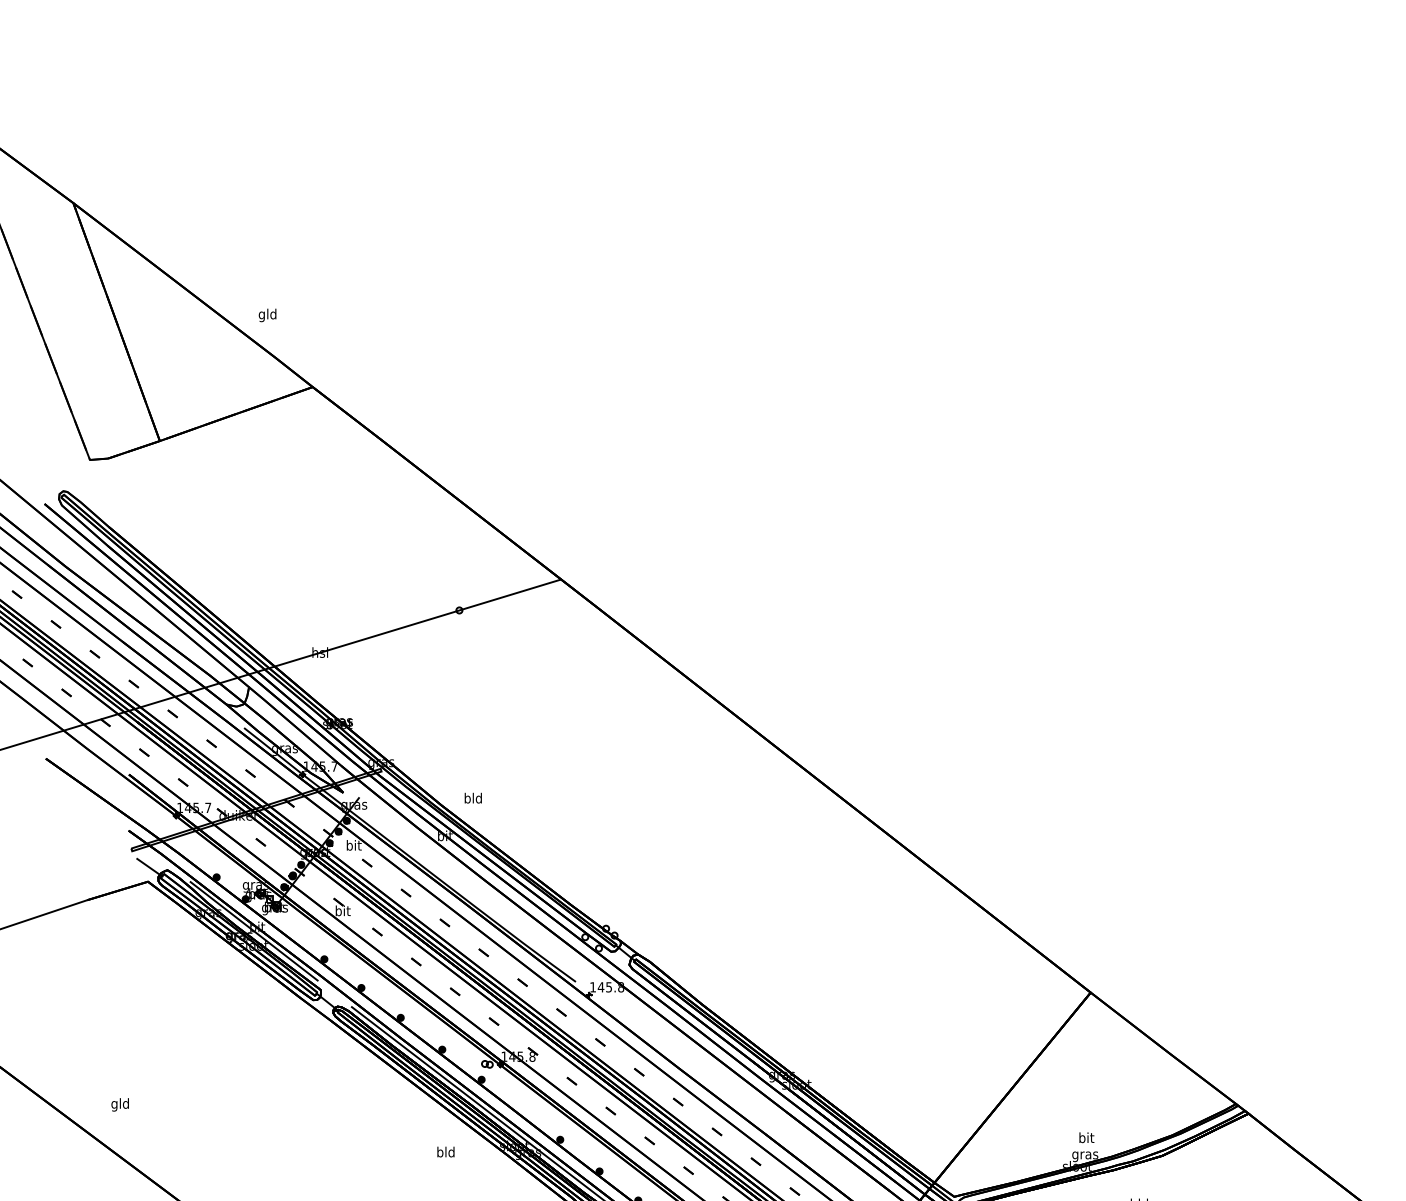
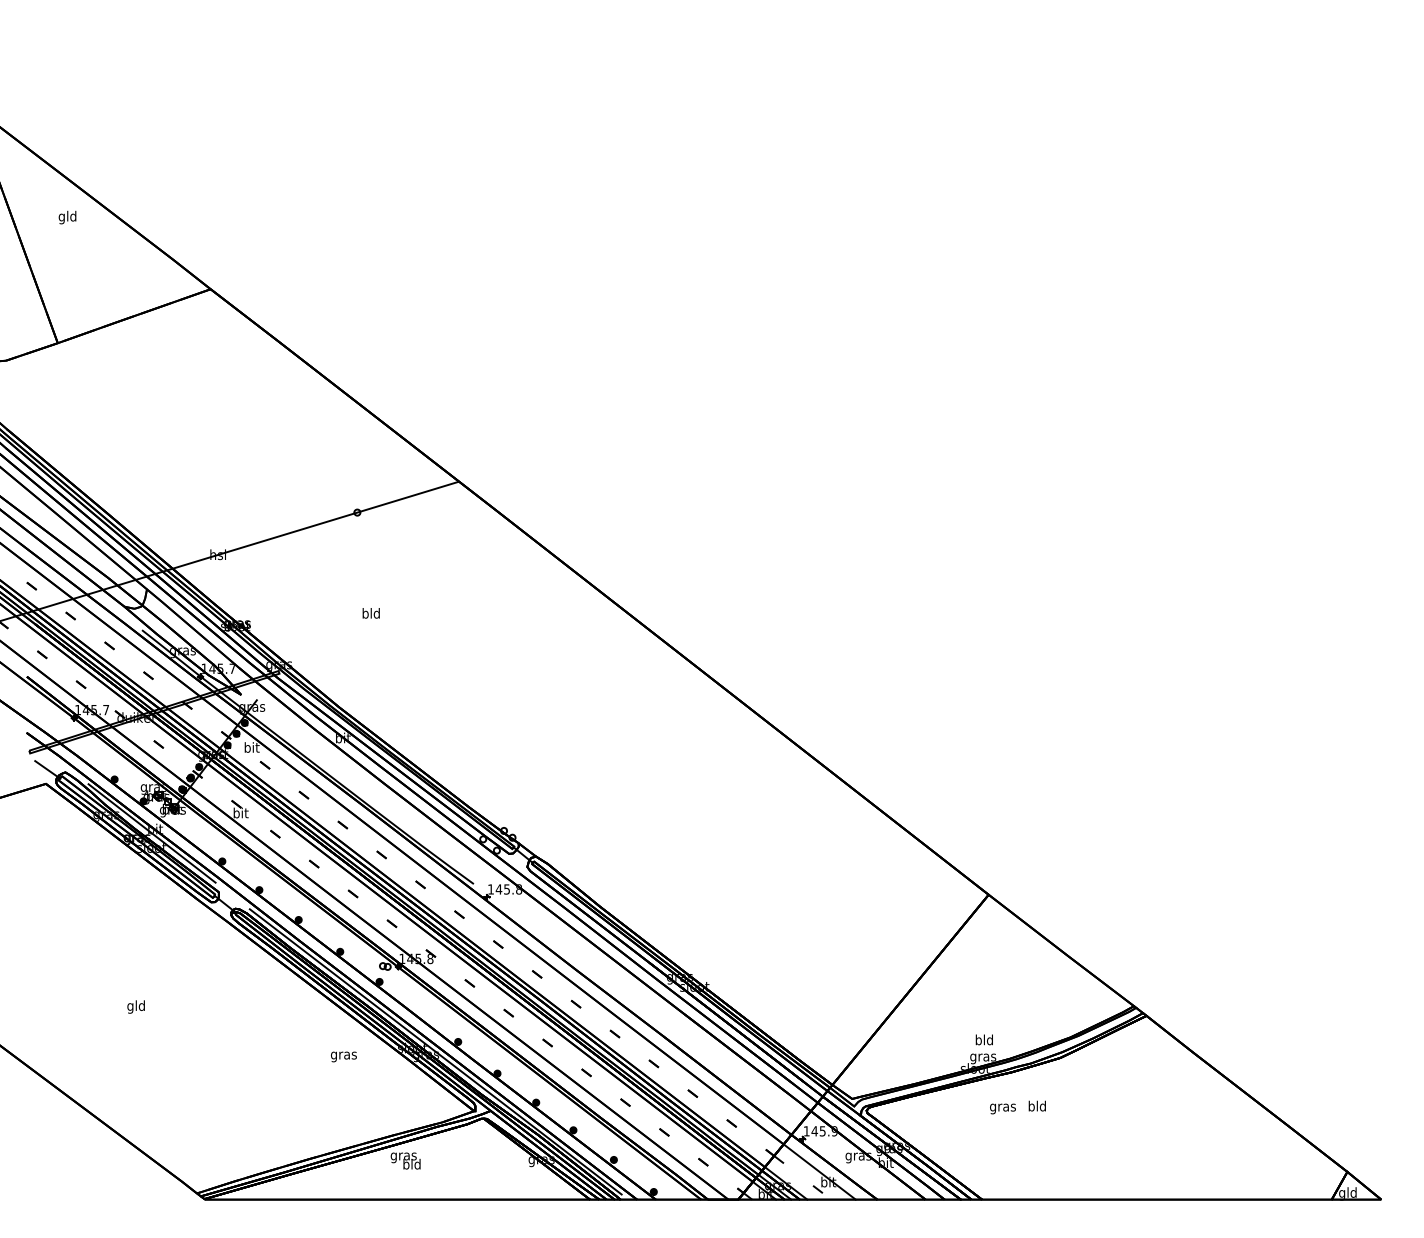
text: (267, 315) -> (67, 217), moved
text: (472, 798) -> (370, 613), moved
text: (119, 1104) -> (135, 1006), moved
text: (1085, 1137) -> (983, 1039), bit -> bld
text: (445, 1153) -> (343, 1055), bld -> gras

